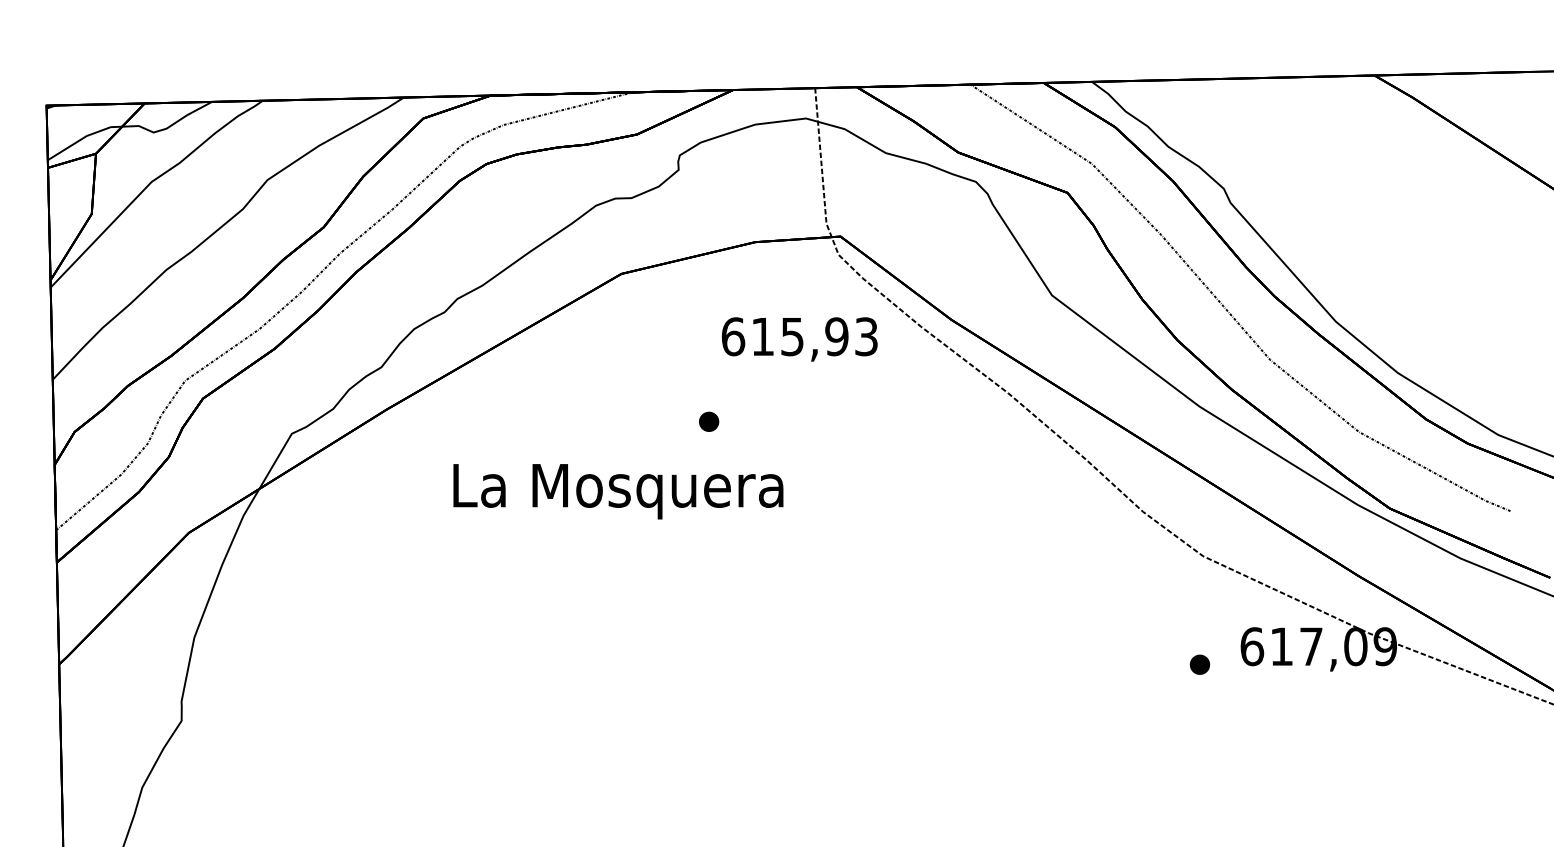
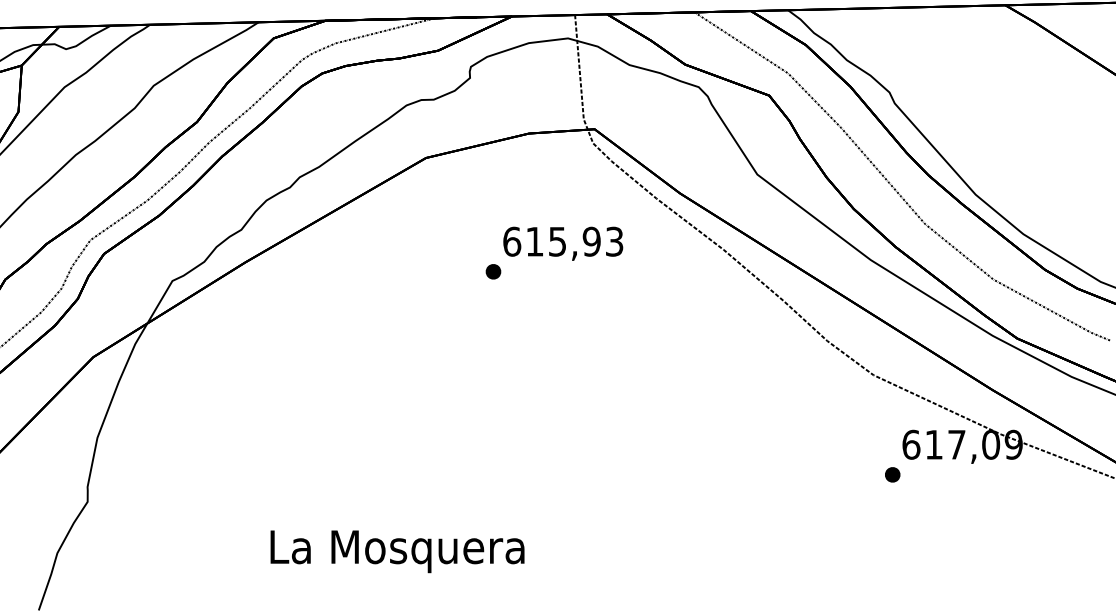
text: (799, 339) -> (563, 243), moved
text: (618, 491) -> (397, 551), moved
part: (1199, 664) -> (892, 474), moved

